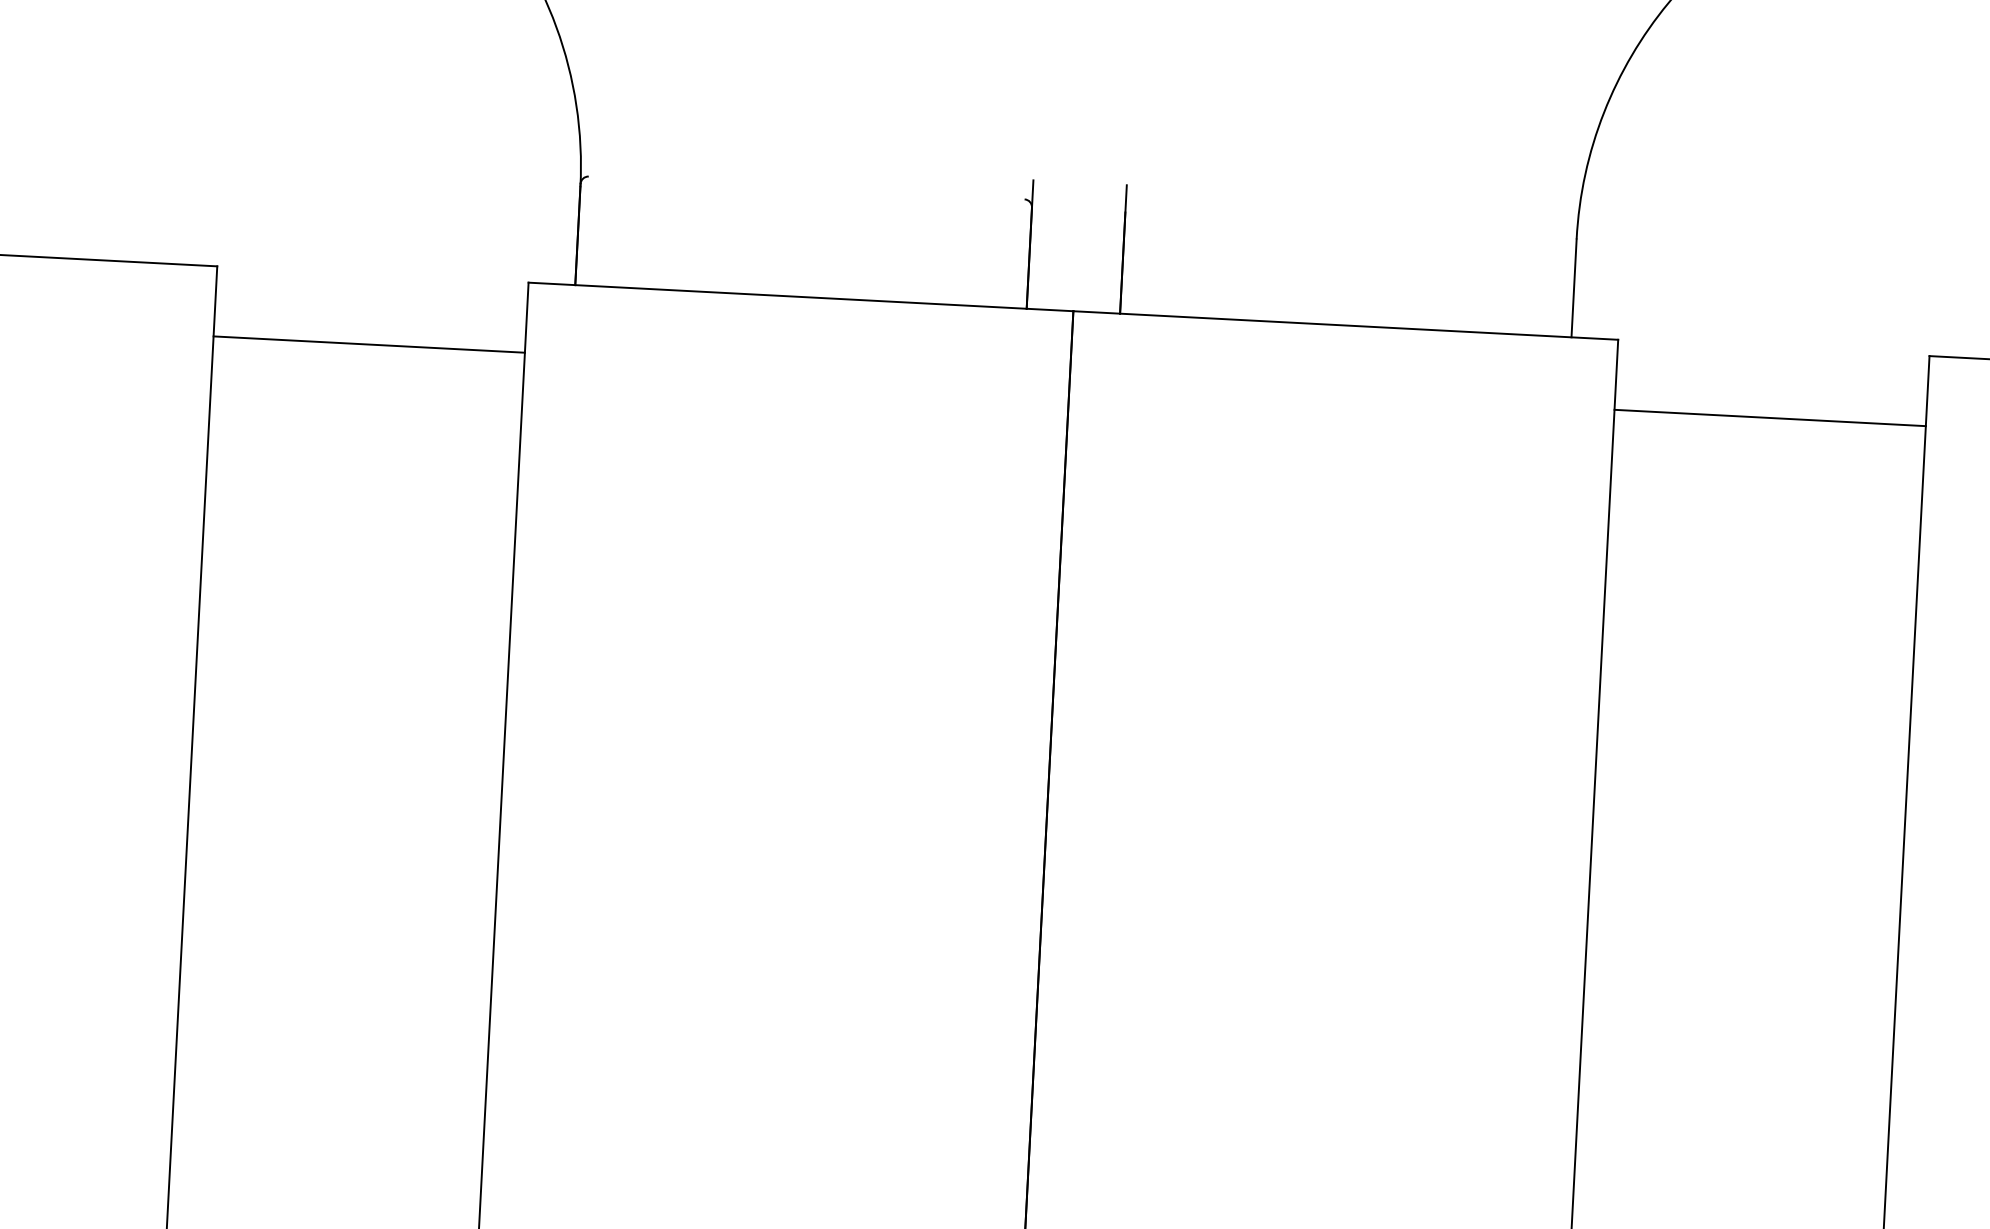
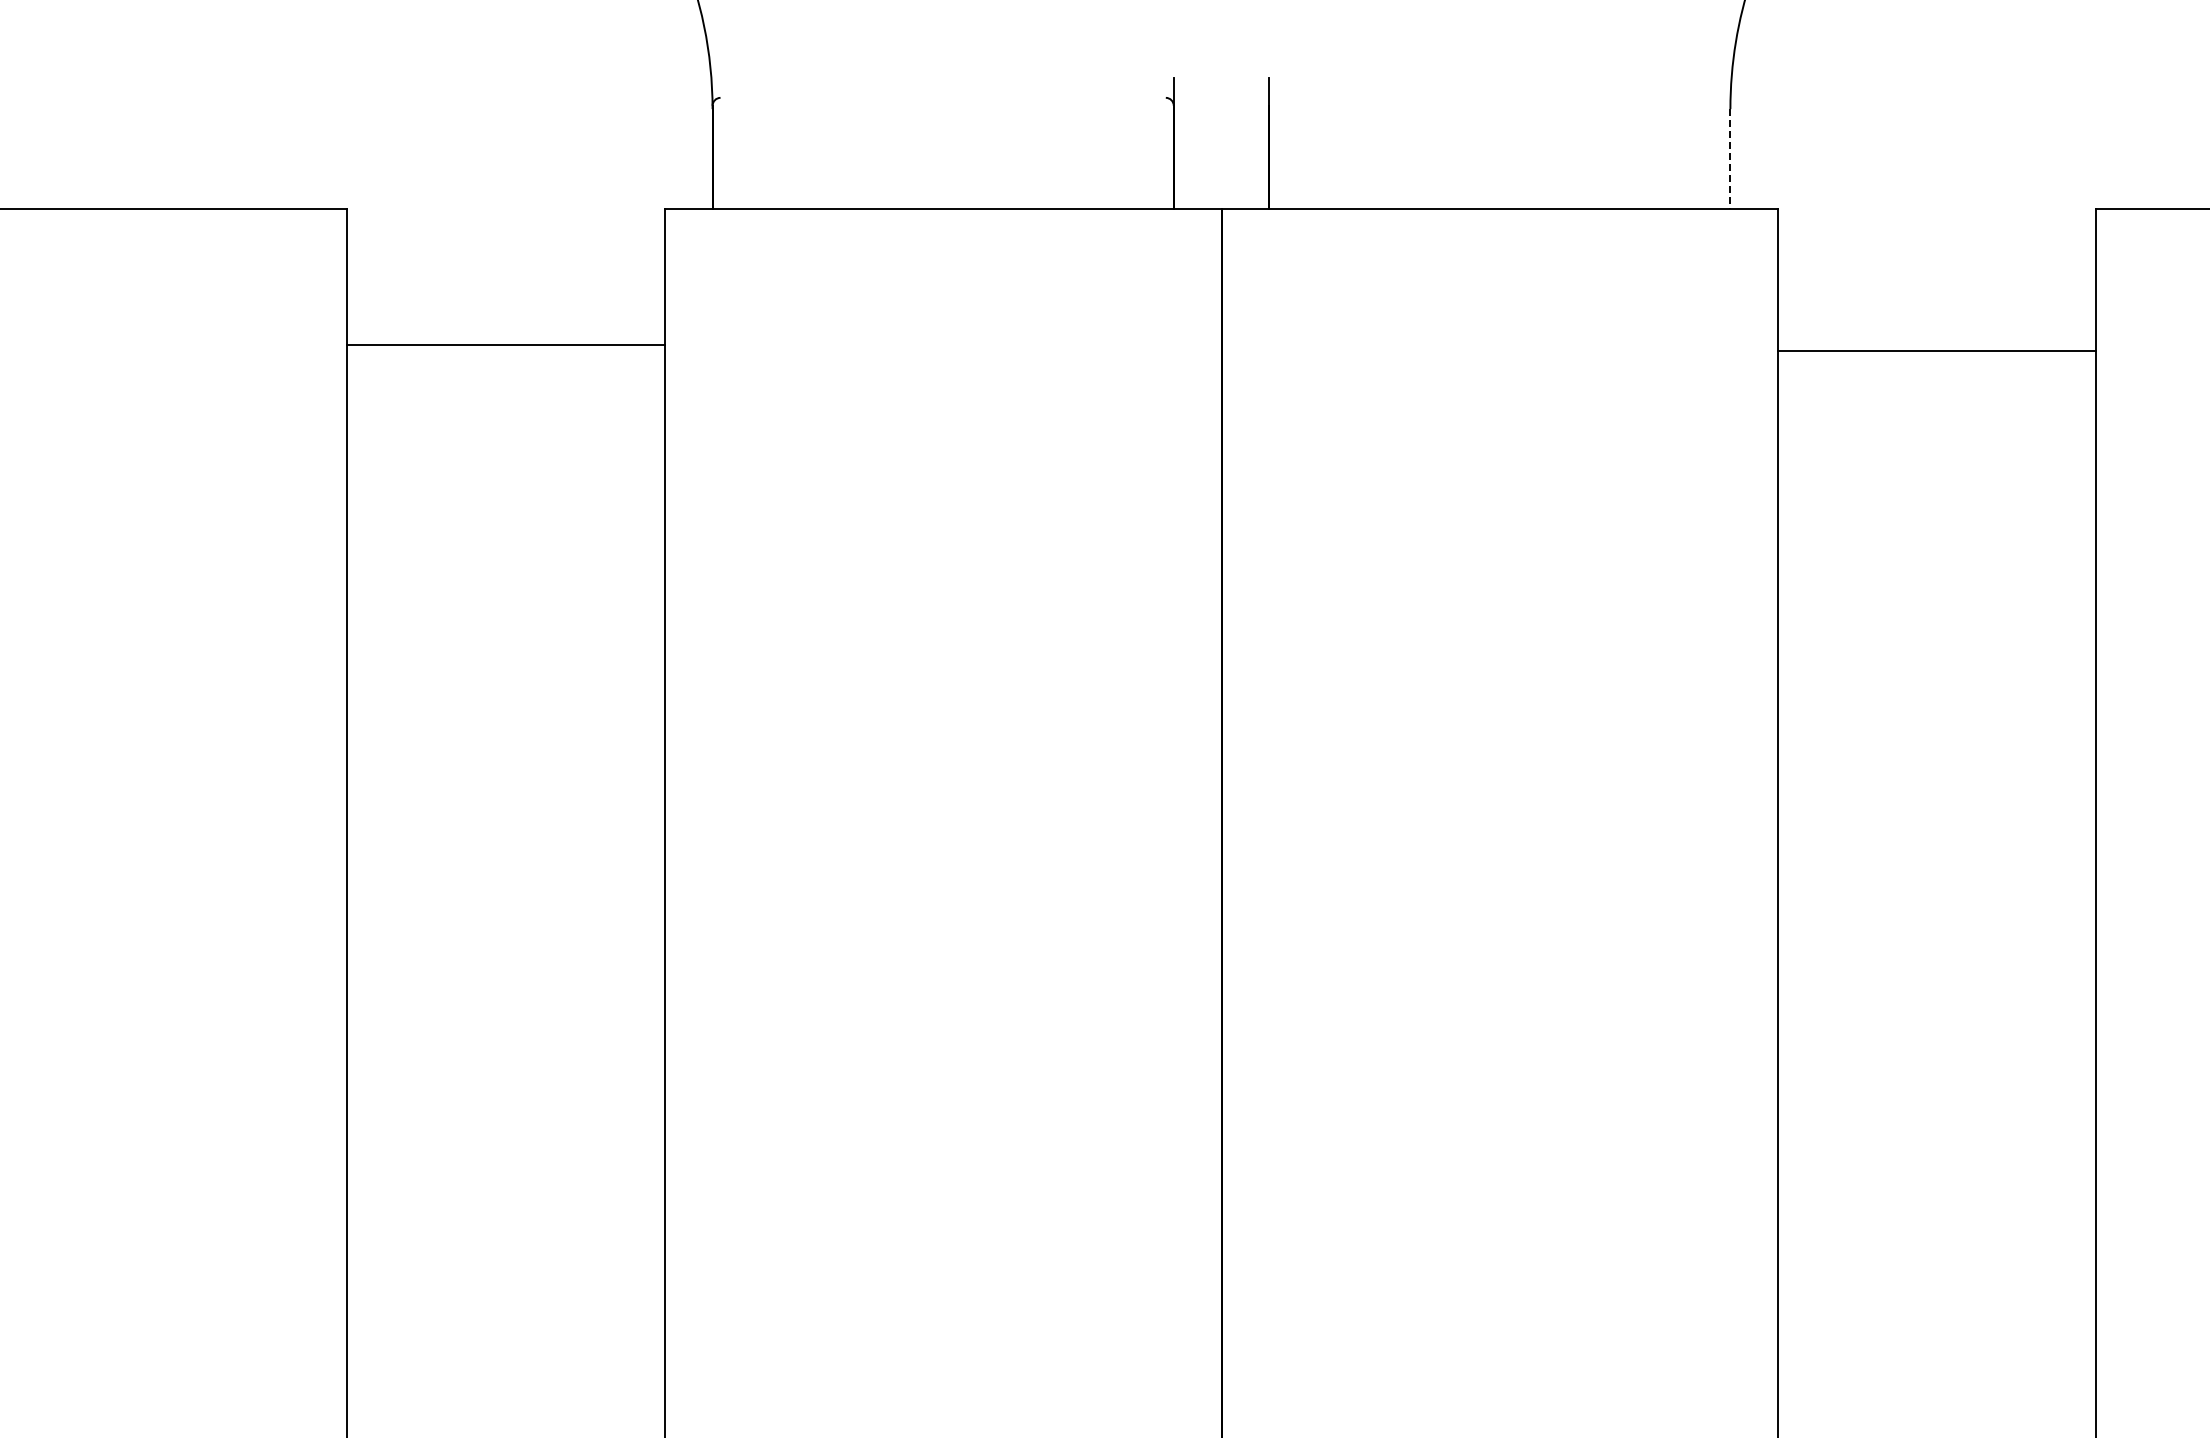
line: (1574, 288) -> (1730, 159), solid -> dashed
line: (368, 344) -> (505, 344), moved
line: (1770, 417) -> (1937, 350), moved

